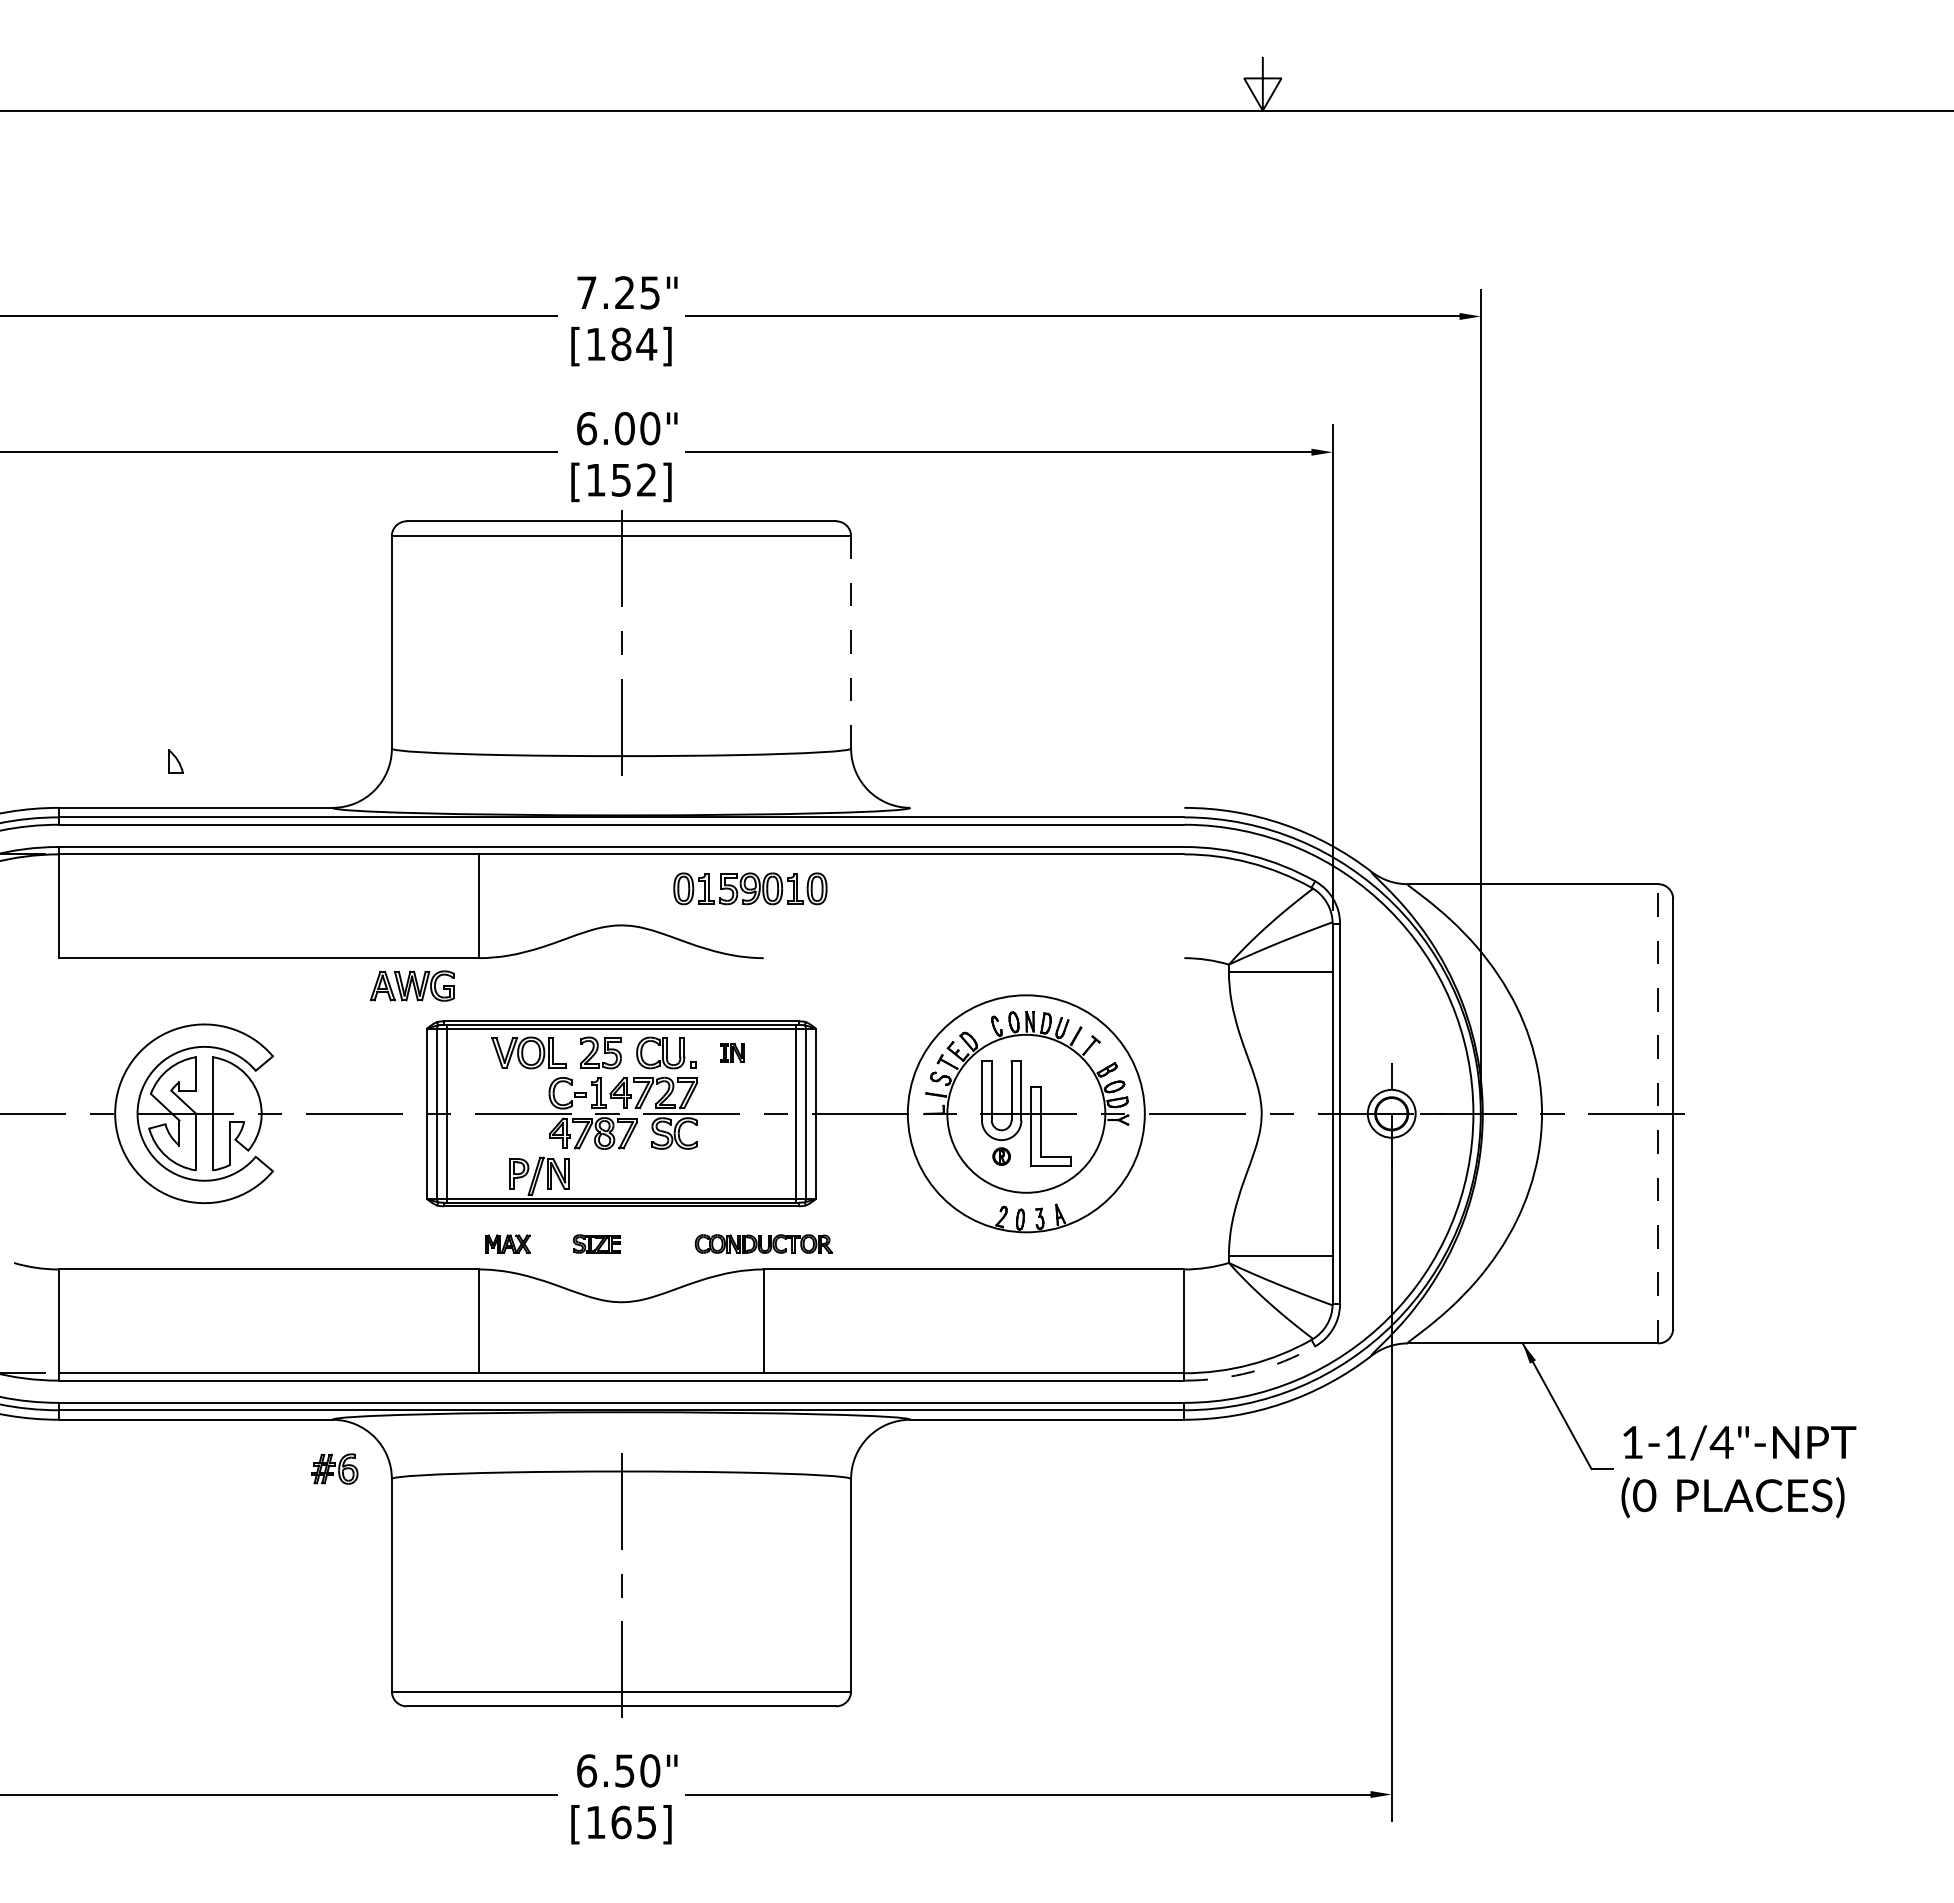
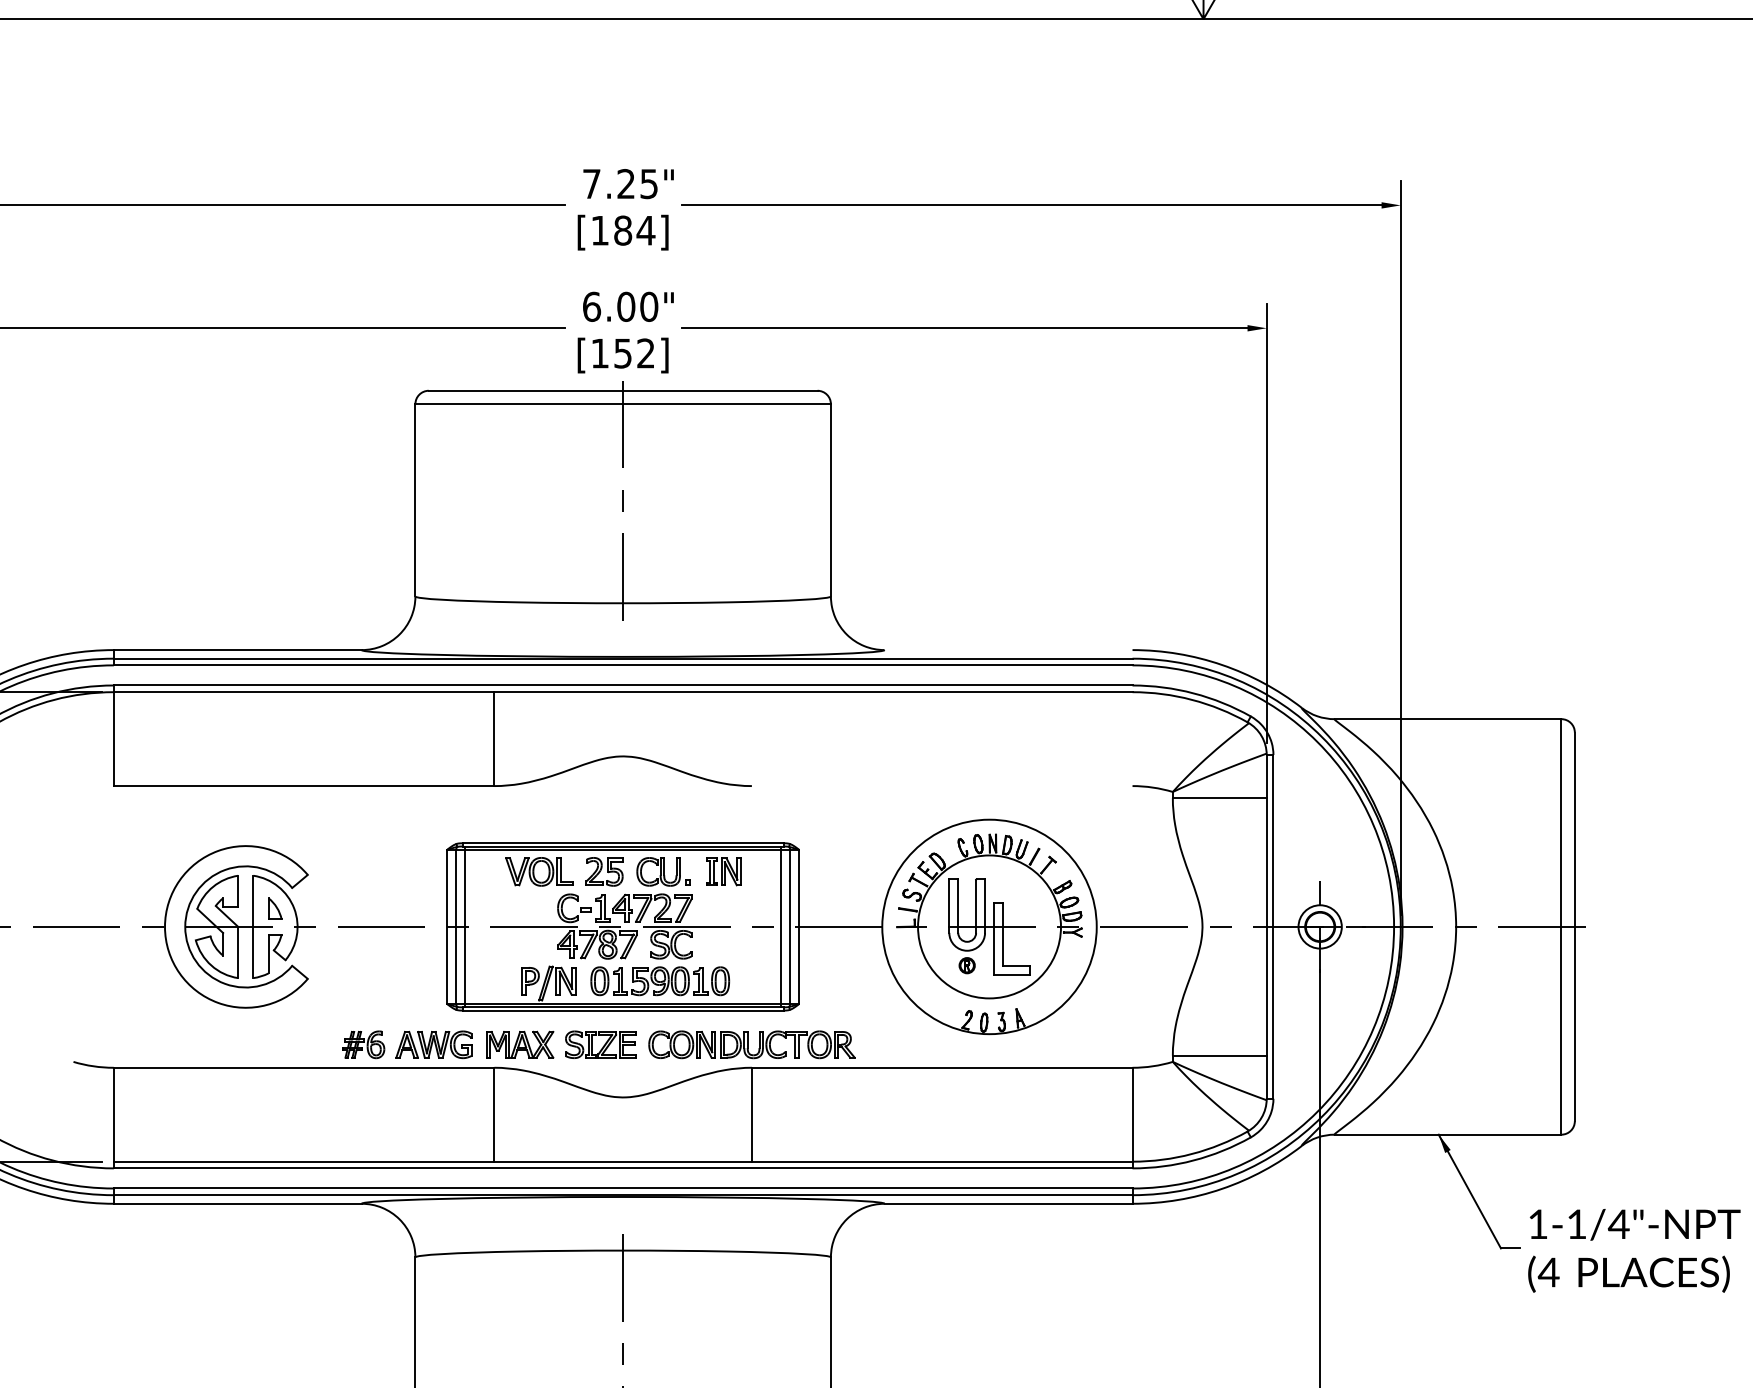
line: (851, 641) -> (831, 499), dashed -> solid
part: (175, 761) -> (274, 908), moved
part: (750, 888) -> (660, 980), moved
part: (411, 985) -> (433, 1044), moved
part: (732, 1052) -> (723, 871), size x1.67
line: (1658, 1113) -> (1561, 926), dashed -> solid
part: (507, 1243) -> (520, 1044), size x1.67
part: (596, 1243) -> (600, 1044), size x1.67
part: (763, 1243) -> (751, 1044), size x1.67
arc: (1251, 1371) -> (1193, 1160), dashed -> solid
part: (334, 1468) -> (363, 1044), moved
text: (1644, 1495) -> (1548, 1272), (0 -> (4

